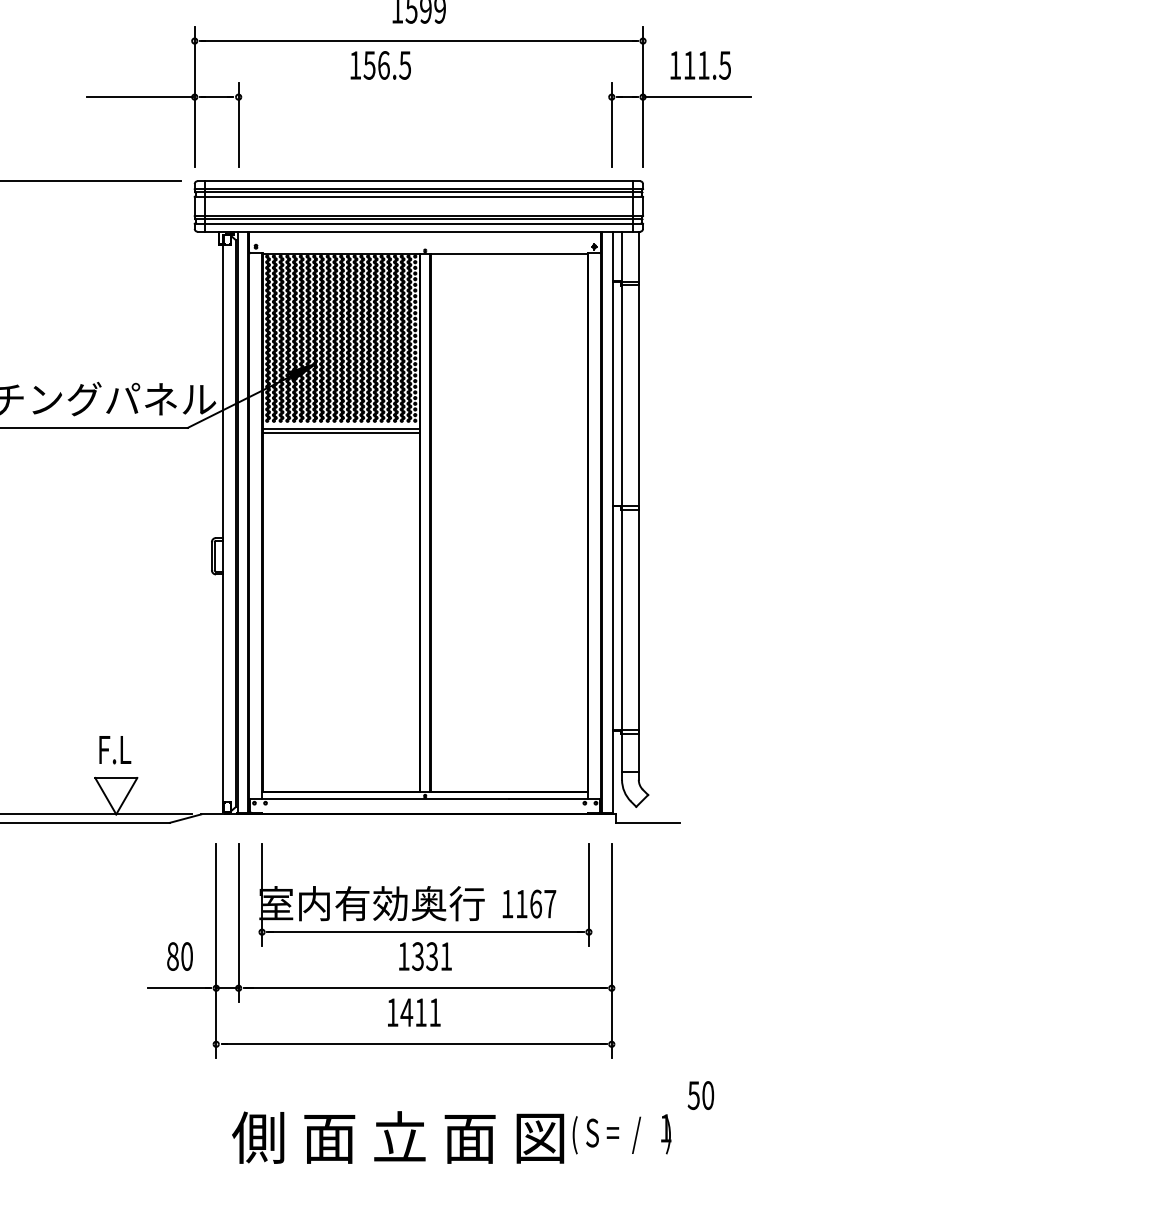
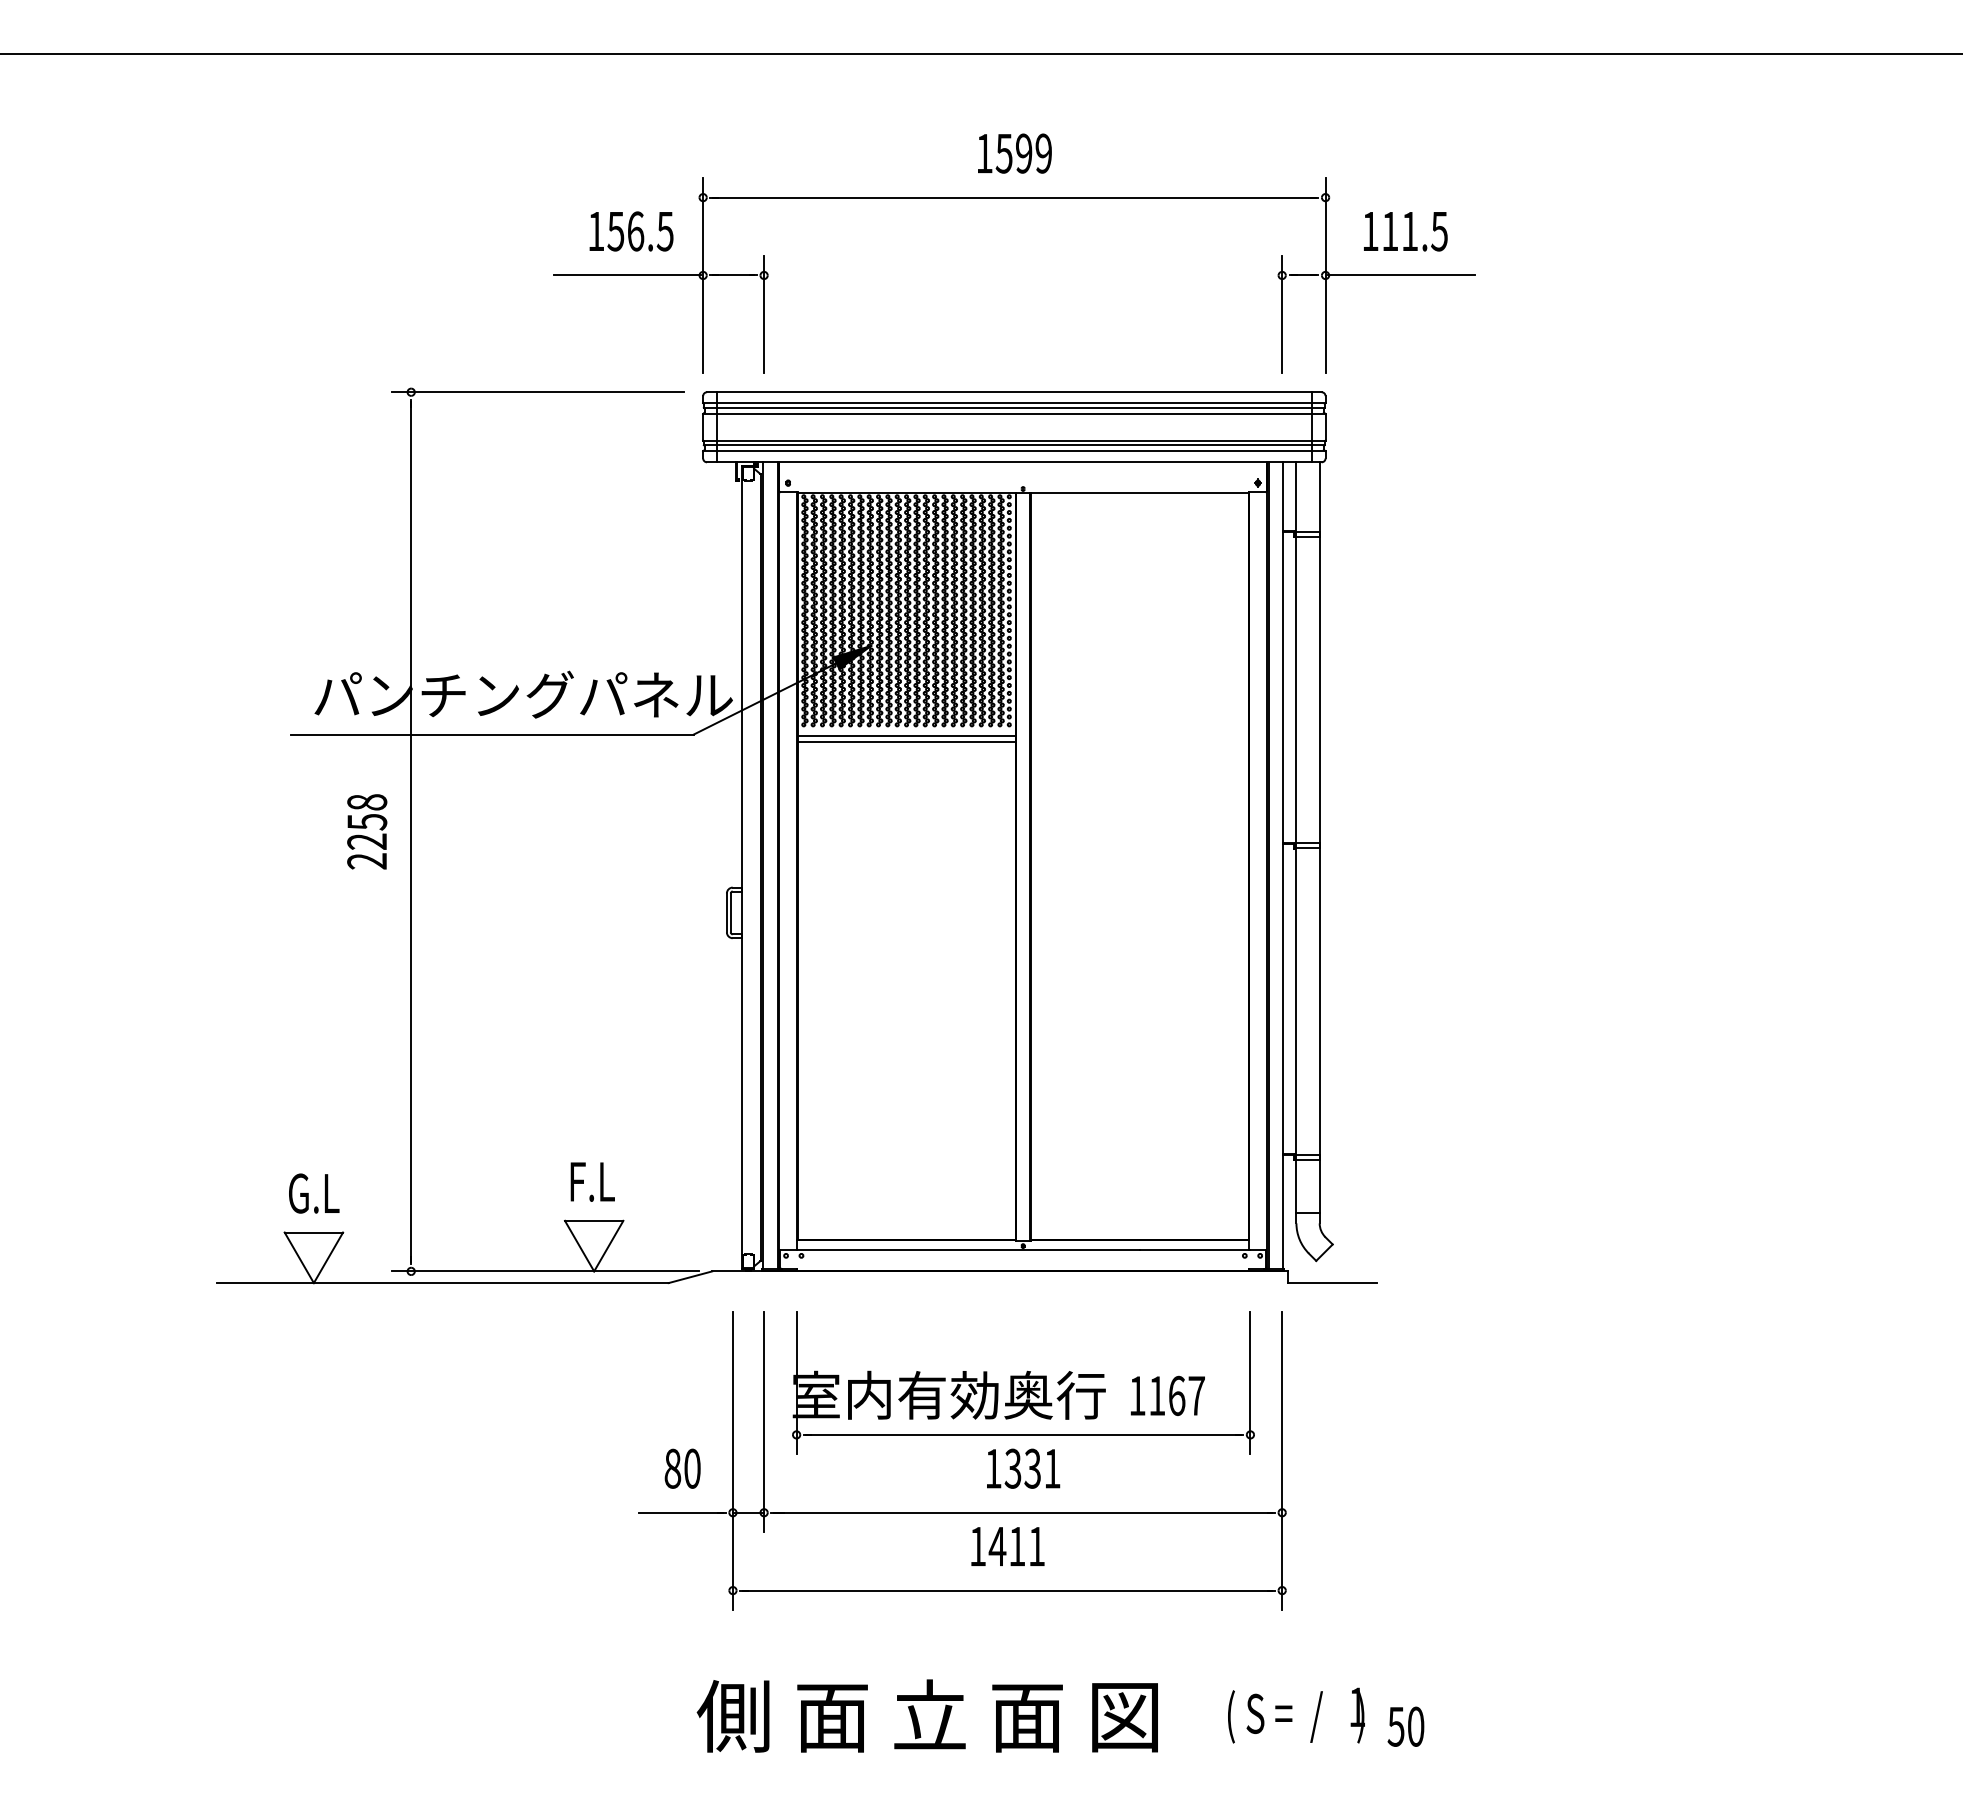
text: (380, 65) -> (631, 231), moved
text: (700, 1095) -> (1405, 1726), moved
text: (397, 1137) -> (926, 1715), moved

